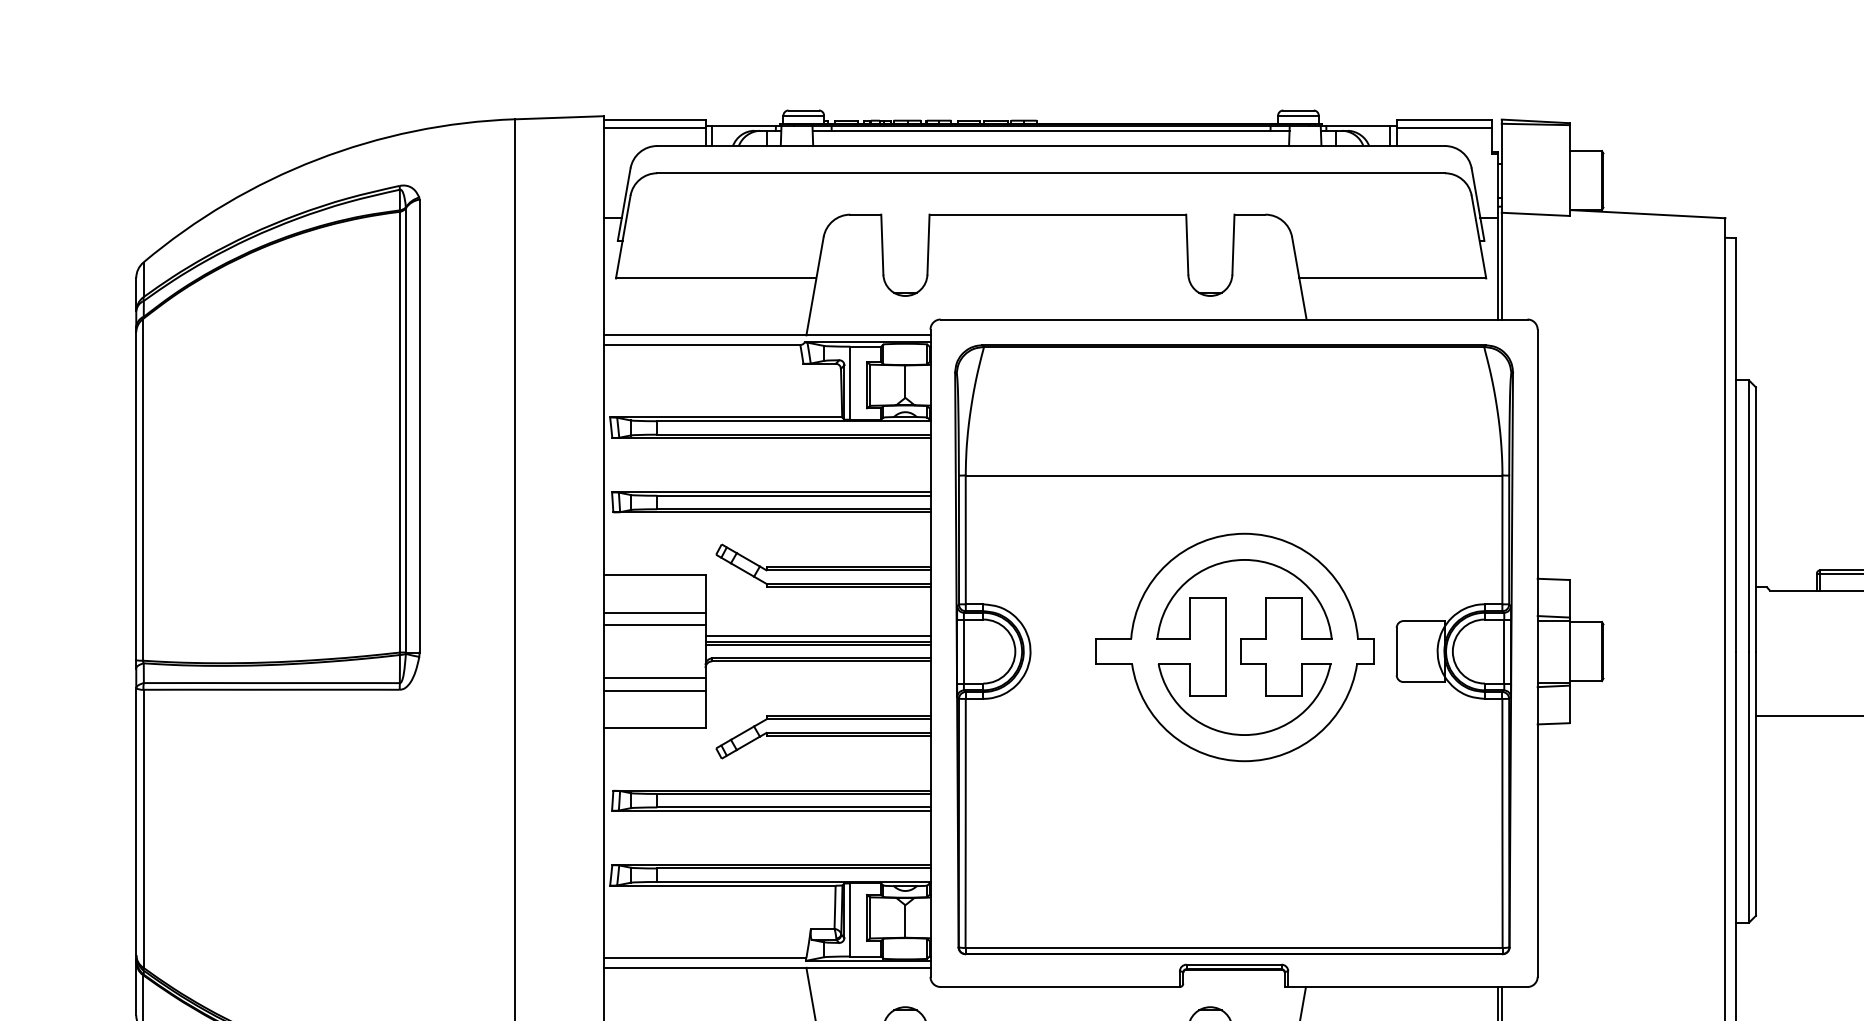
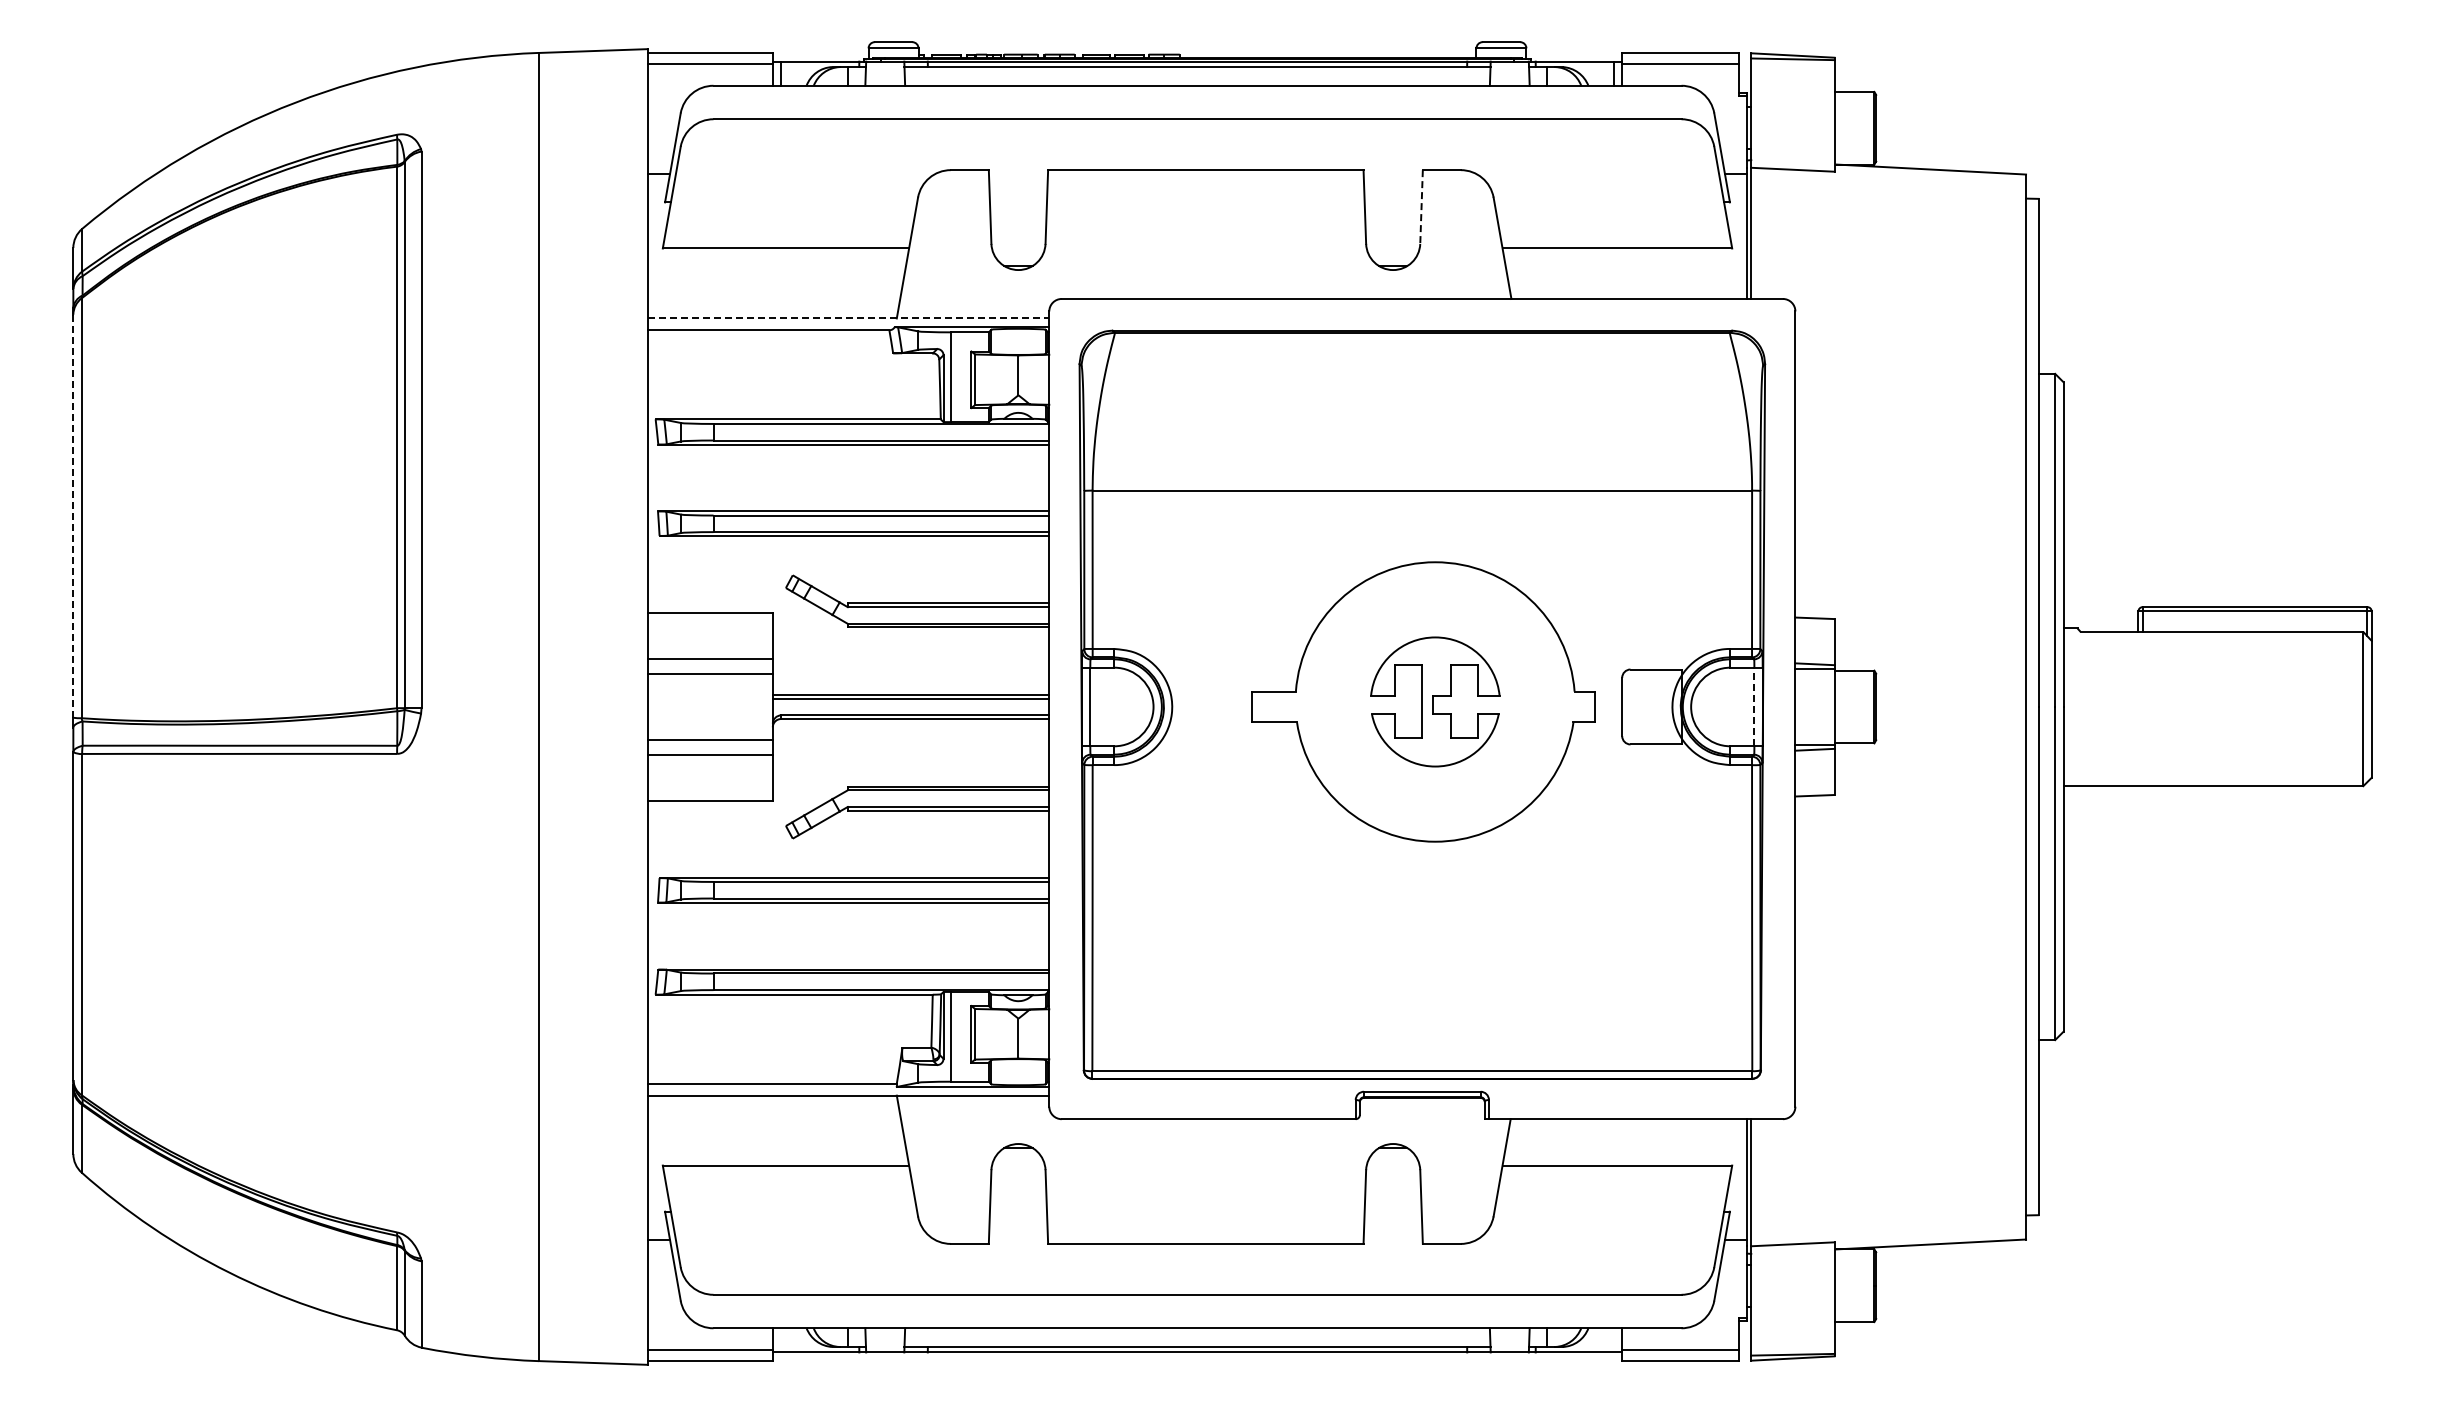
line: (1233, 245) -> (1421, 207), solid -> dashed
line: (767, 335) -> (848, 318), solid -> dashed
line: (136, 496) -> (73, 516), solid -> dashed
line: (817, 635) -> (910, 687), removed
part: (1244, 647) -> (1435, 701), size x0.6
line: (1504, 651) -> (1754, 706), solid -> dashed

